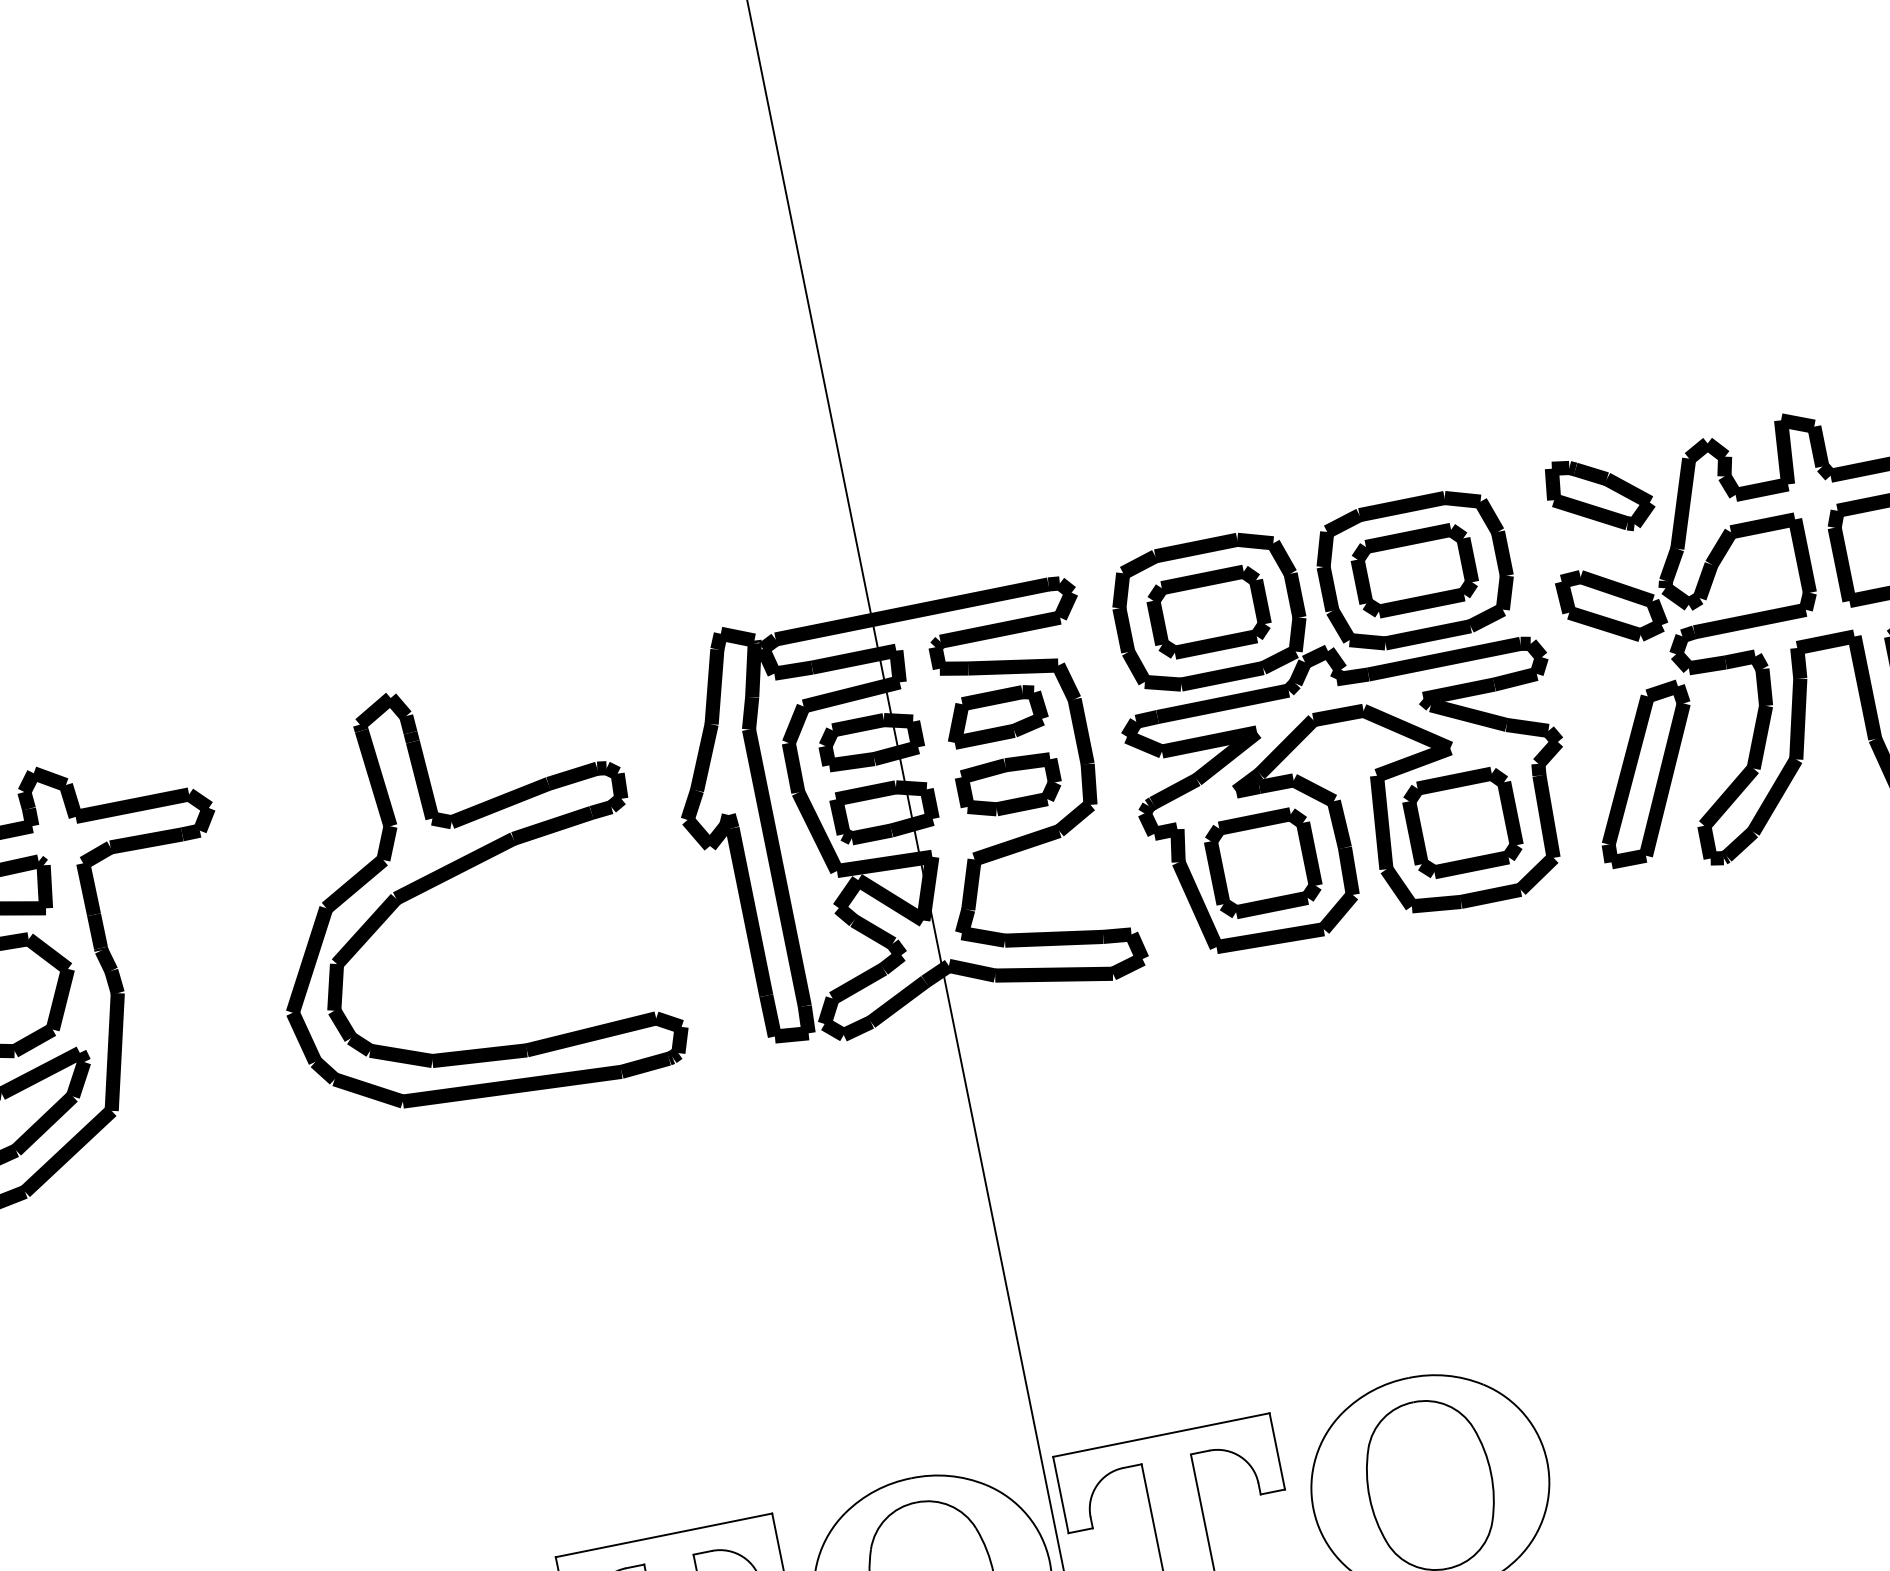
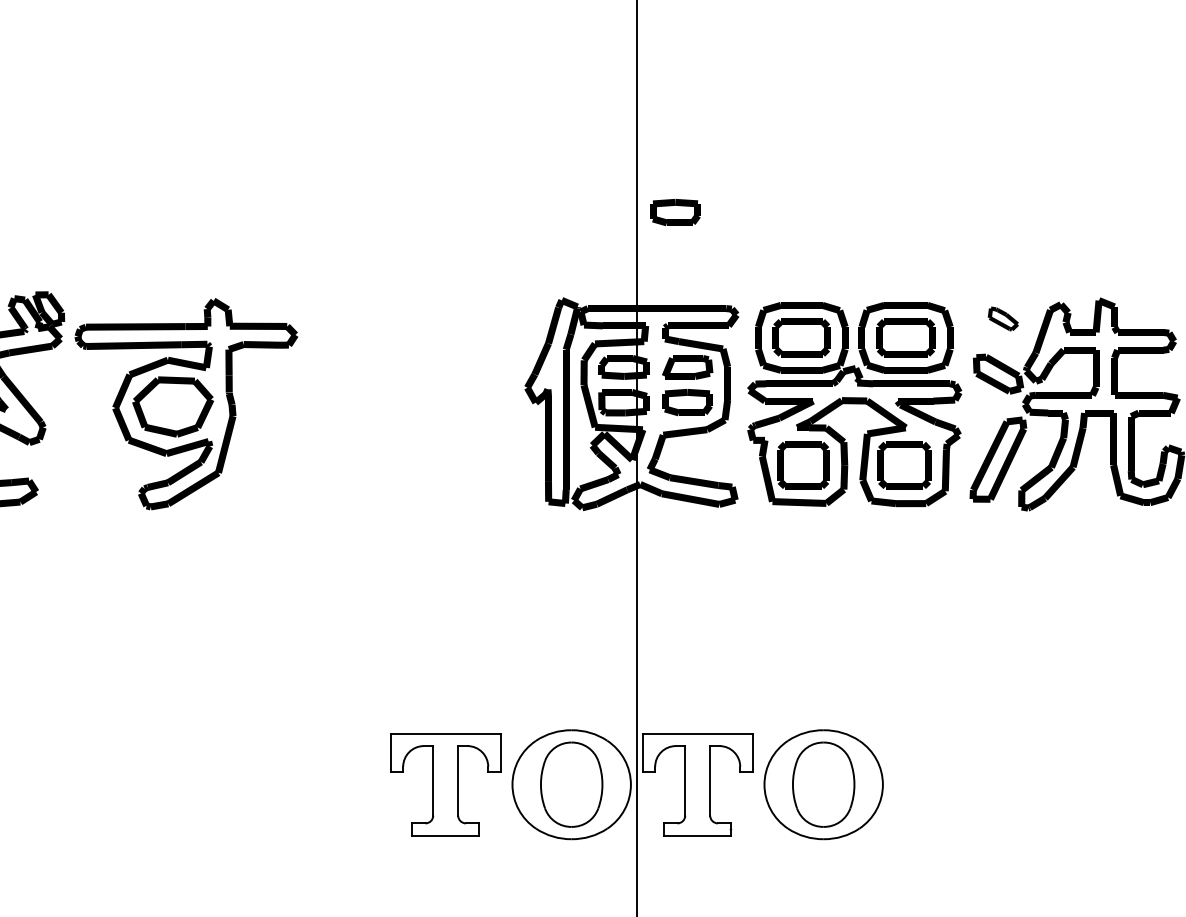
part: (910, 415) -> (675, 212), added
part: (1599, 493) -> (1003, 318), size x0.6
part: (451, 879) -> (406, 393), removed

